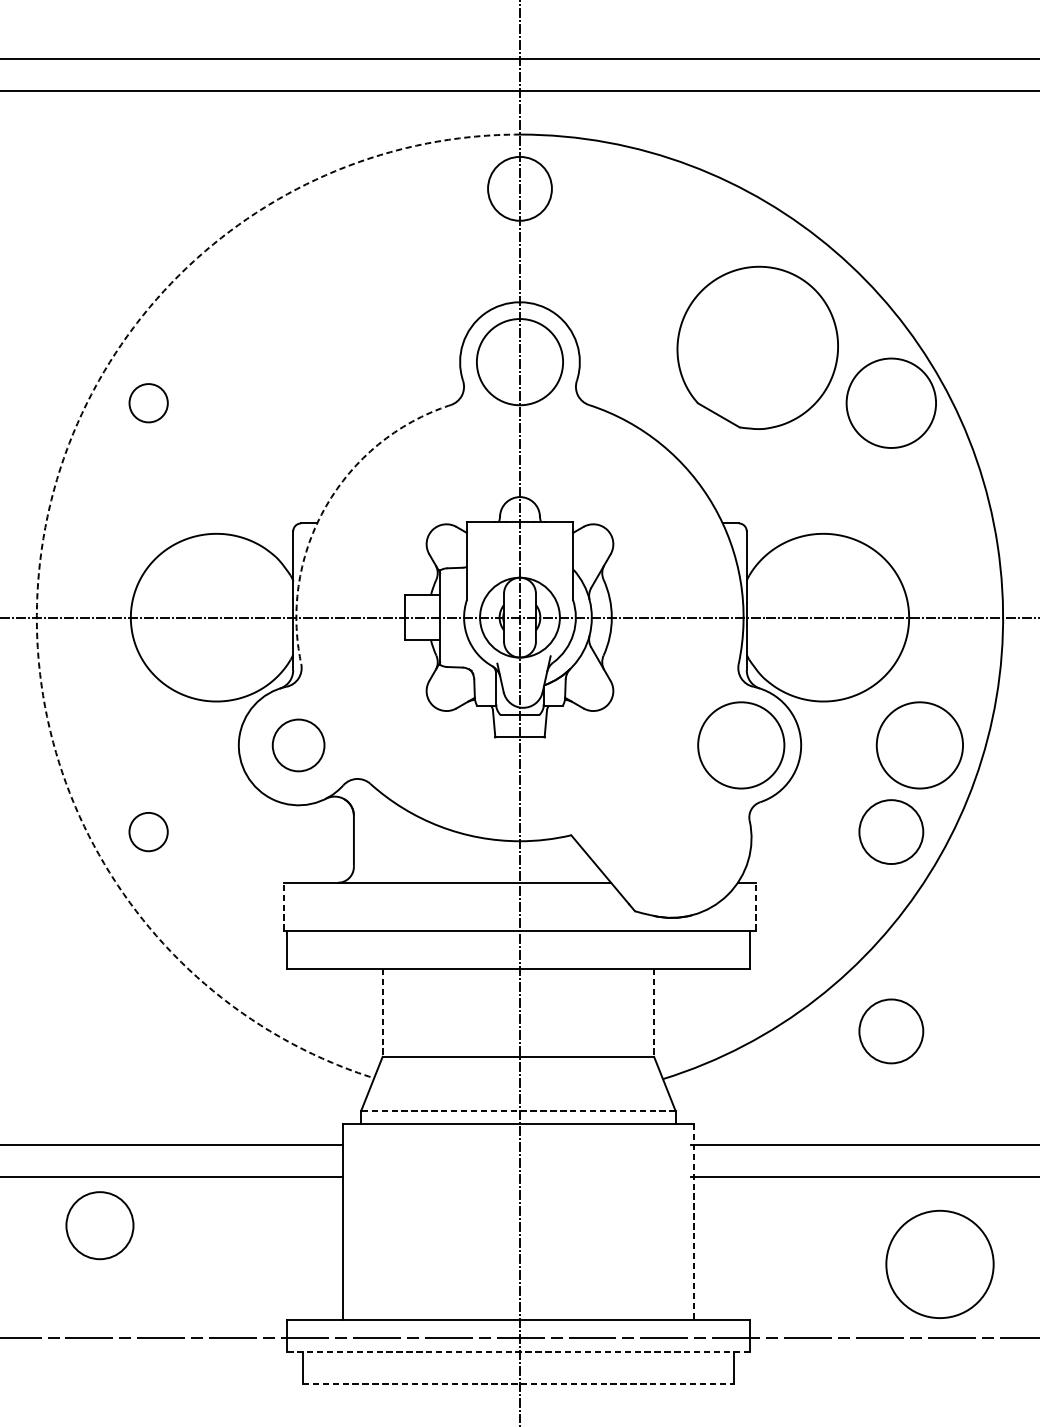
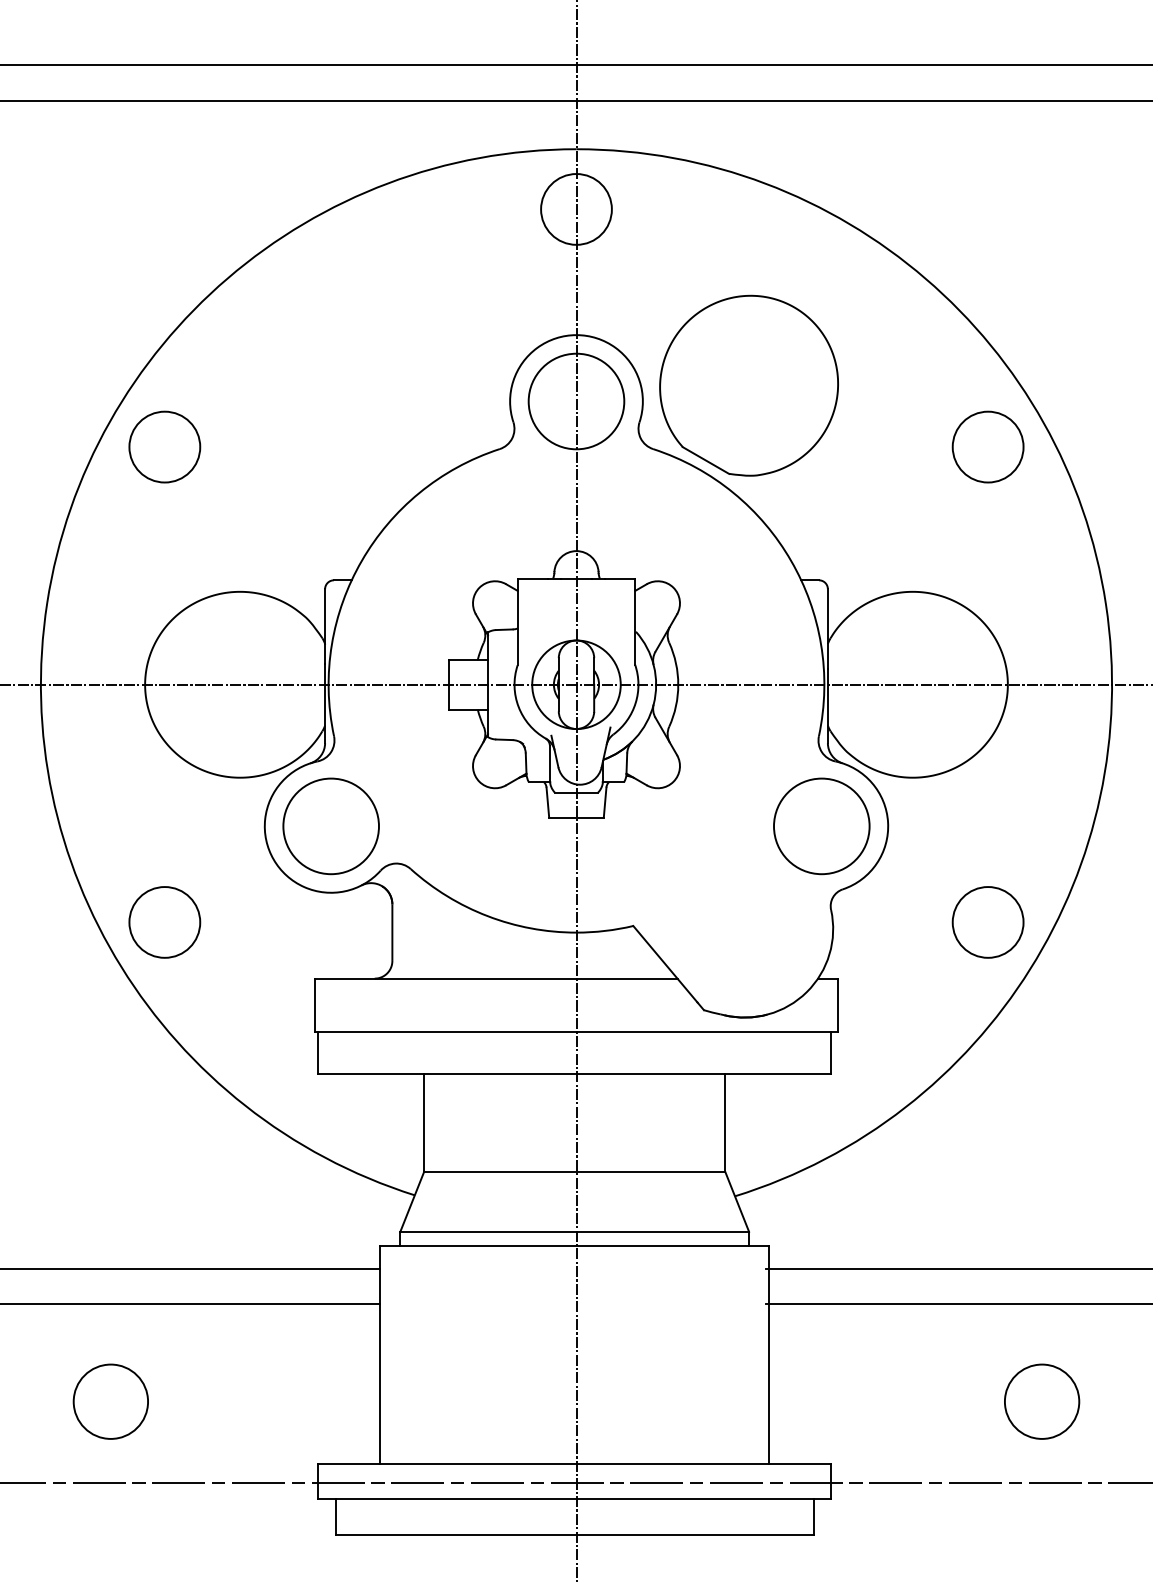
part: (757, 347) -> (748, 385), moved
circle: (148, 402) -> (164, 446), size x1.67
circle: (890, 402) -> (987, 446), size x0.71
arc: (326, 505) -> (361, 560), dashed -> solid
arc: (42, 543) -> (47, 602), dashed -> solid
circle: (298, 745) -> (330, 826), size x1.67
circle: (919, 745) -> (1019, 826), removed
circle: (148, 832) -> (164, 922), size x1.67
line: (284, 907) -> (315, 1005), dashed -> solid
line: (755, 907) -> (837, 1005), dashed -> solid
line: (382, 1012) -> (424, 1122), dashed -> solid
line: (654, 1012) -> (725, 1122), dashed -> solid
circle: (890, 1031) -> (987, 1143), removed
line: (518, 1110) -> (574, 1231), dashed -> solid
line: (694, 1221) -> (769, 1354), dashed -> solid
circle: (99, 1225) -> (110, 1401), moved
circle: (939, 1264) -> (1041, 1401), size x0.62
line: (518, 1352) -> (574, 1499), dashed -> solid
line: (518, 1384) -> (574, 1534), dashed -> solid

